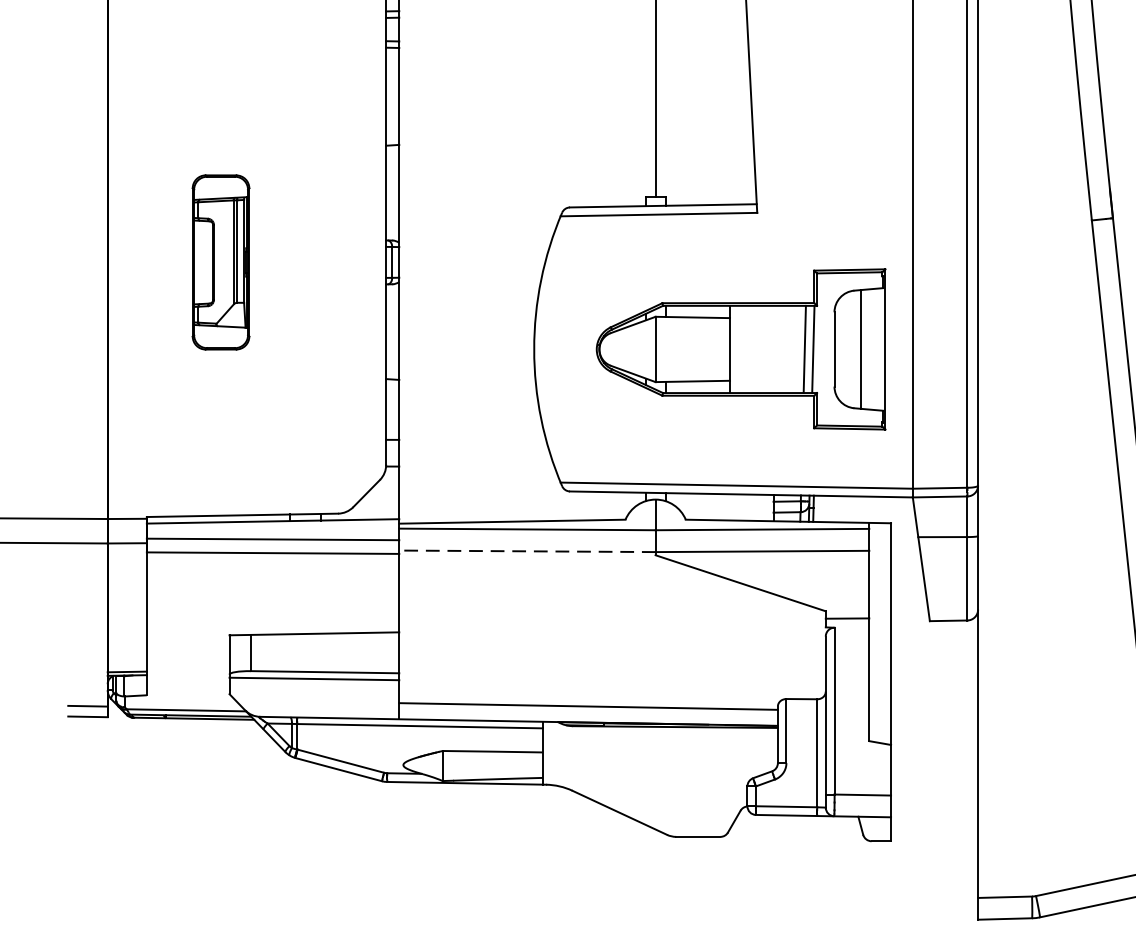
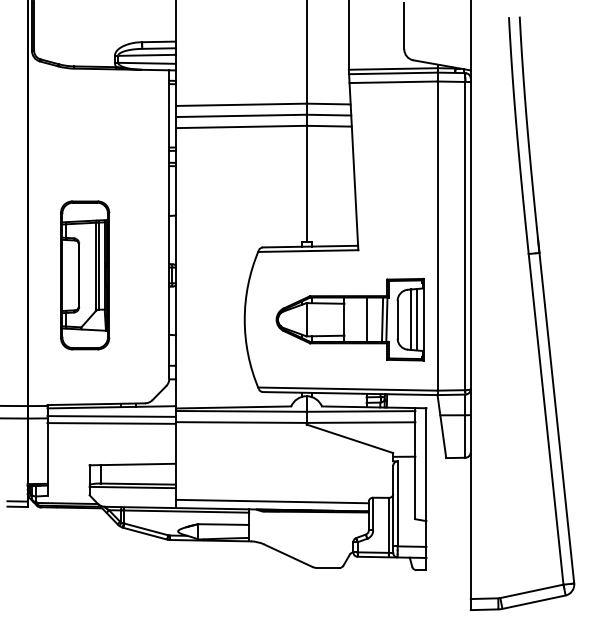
part: (221, 262) -> (85, 275), size x1.67
line: (773, 348) -> (366, 319), added
line: (871, 348) -> (416, 319), added
line: (525, 551) -> (240, 422), dashed -> solid

